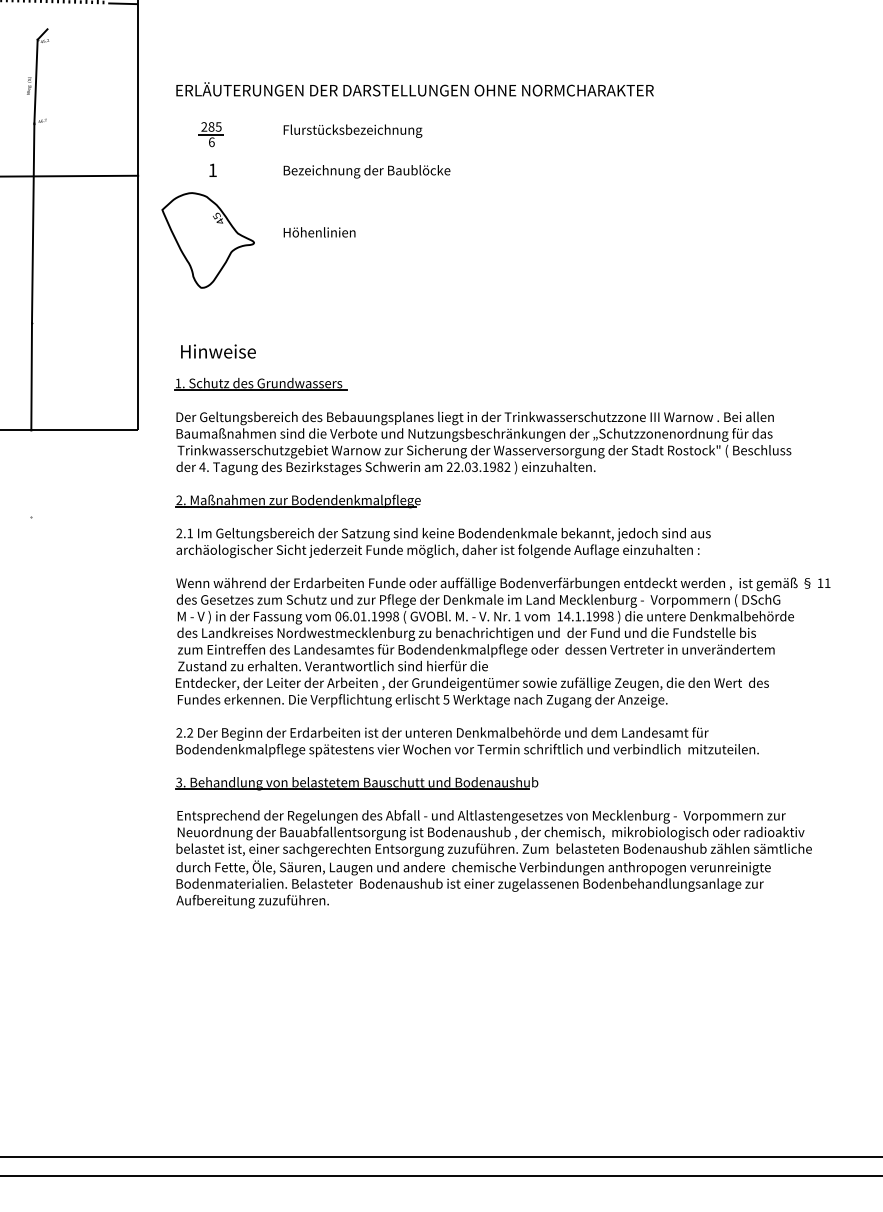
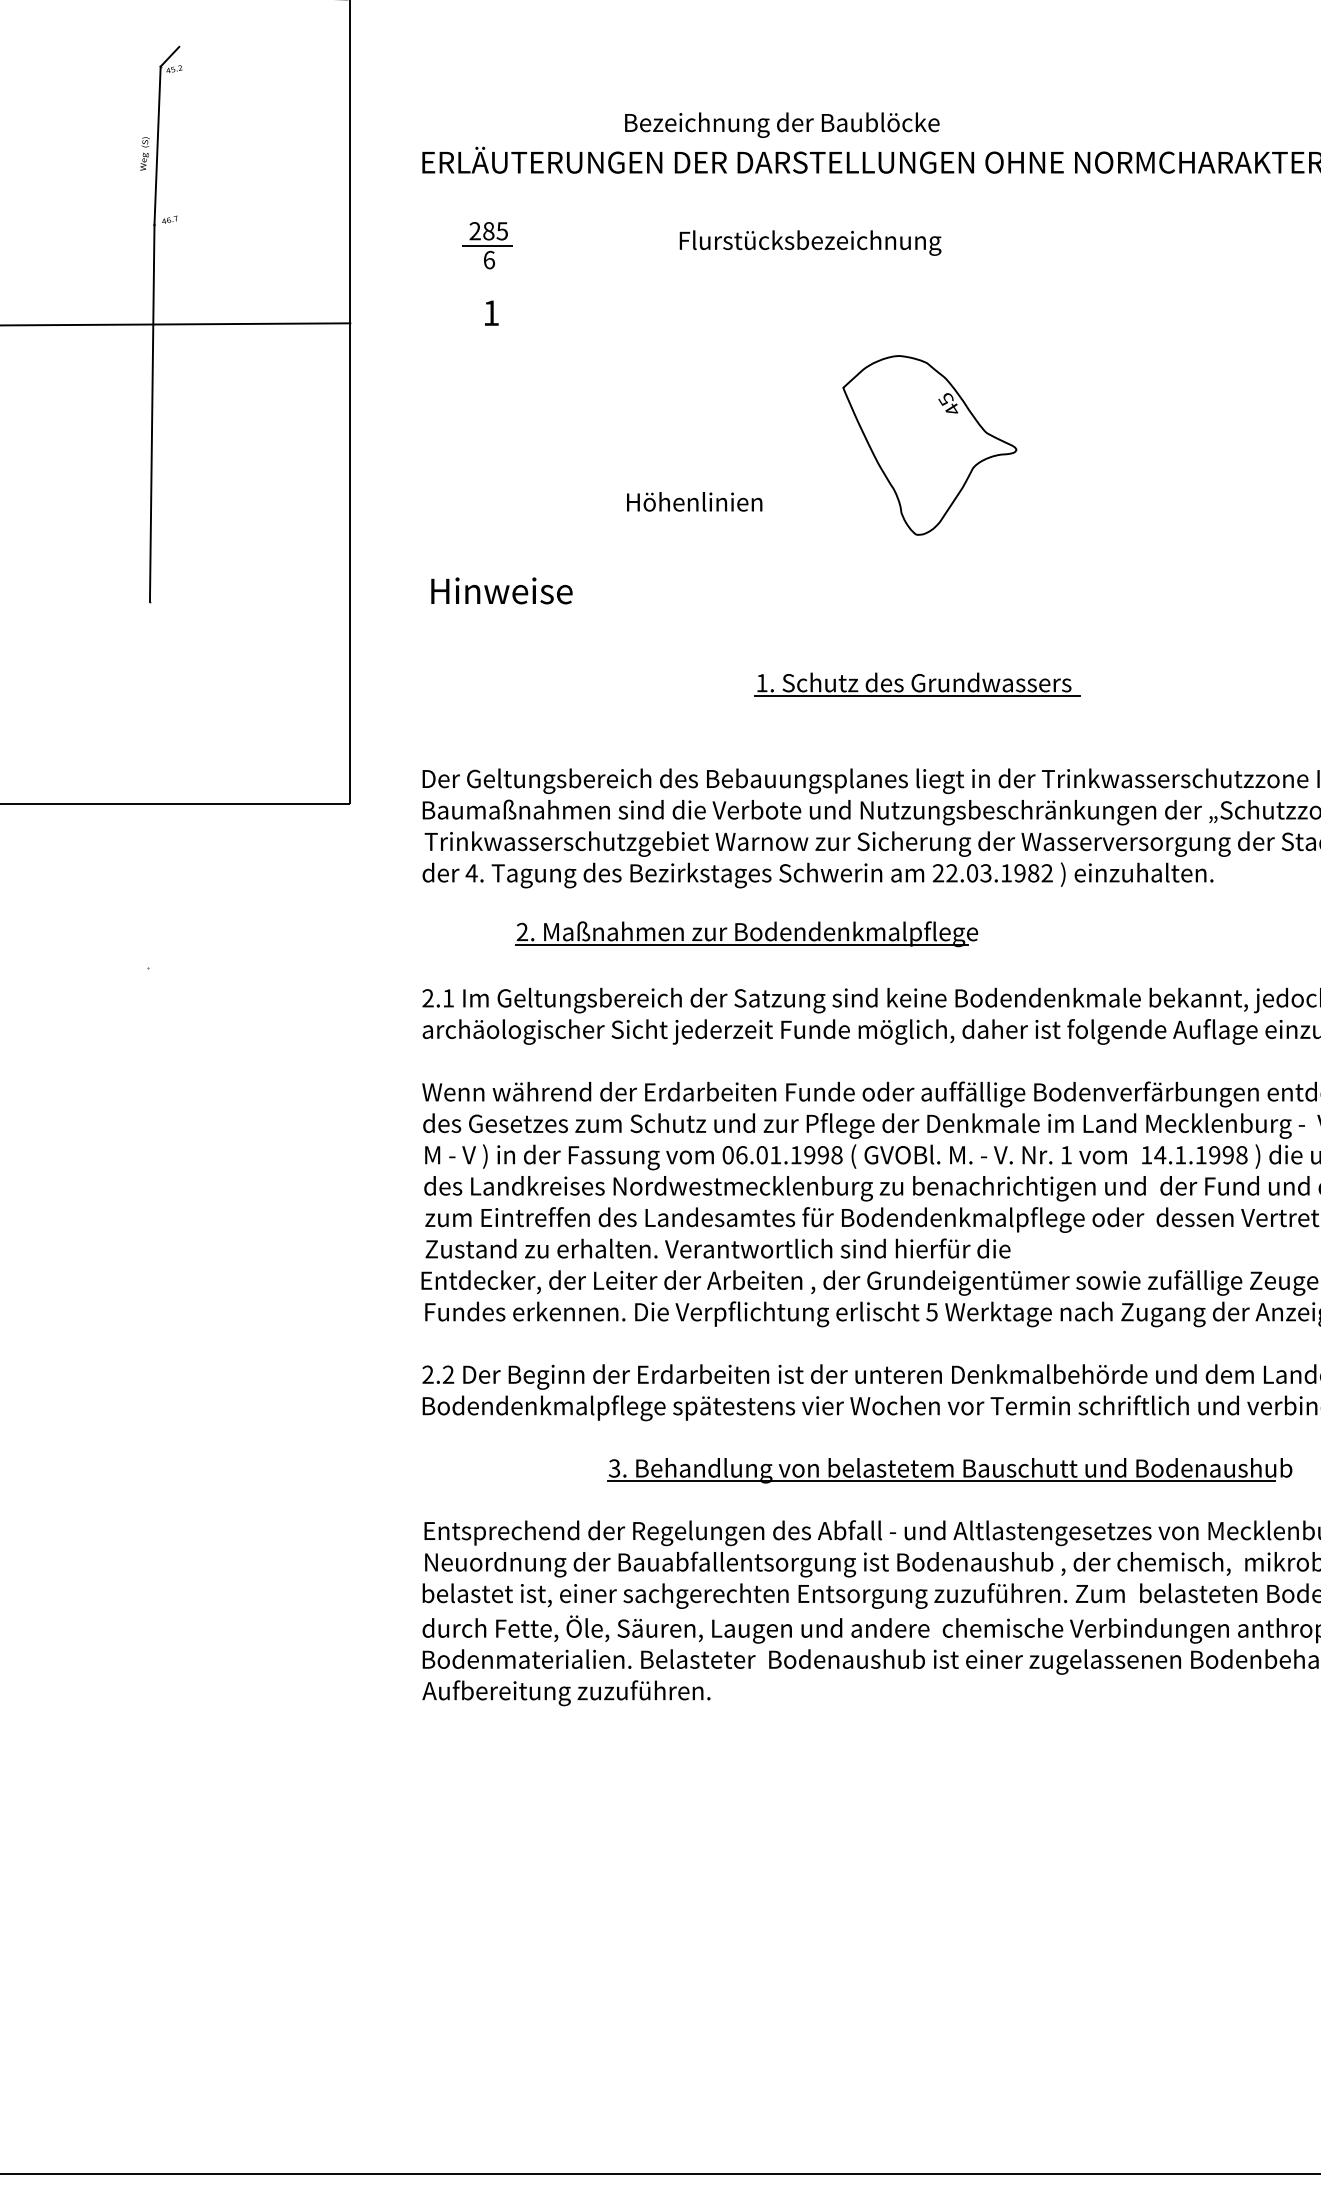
text: (352, 130) -> (809, 241), moved
text: (366, 171) -> (781, 124), moved
text: (319, 232) -> (694, 502), moved
part: (207, 240) -> (928, 445), moved
text: (218, 351) -> (501, 590), moved
line: (31, 376) -> (149, 702), removed
part: (260, 383) -> (917, 683), moved
part: (297, 501) -> (745, 934), moved
part: (356, 783) -> (949, 1470), moved

